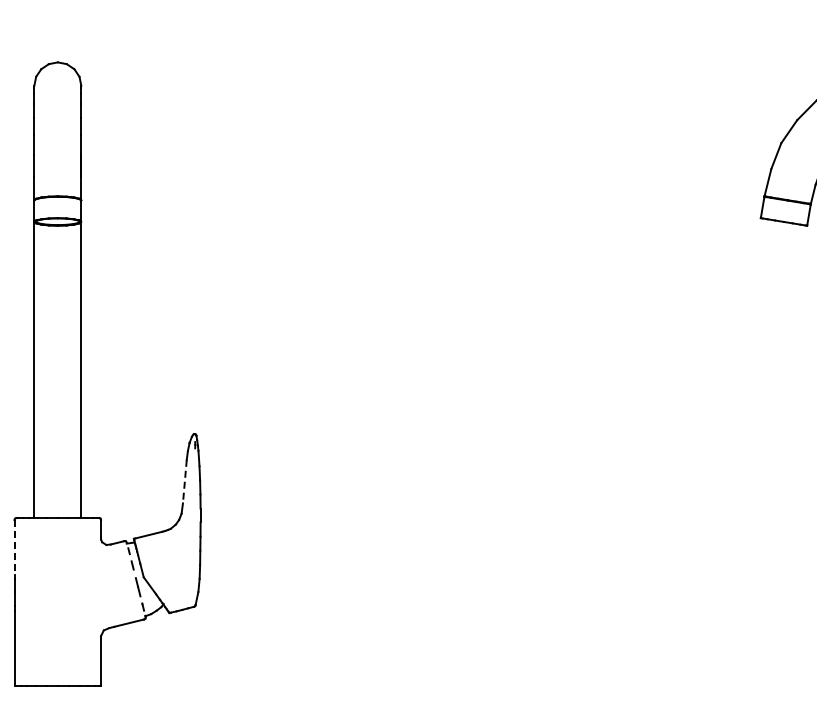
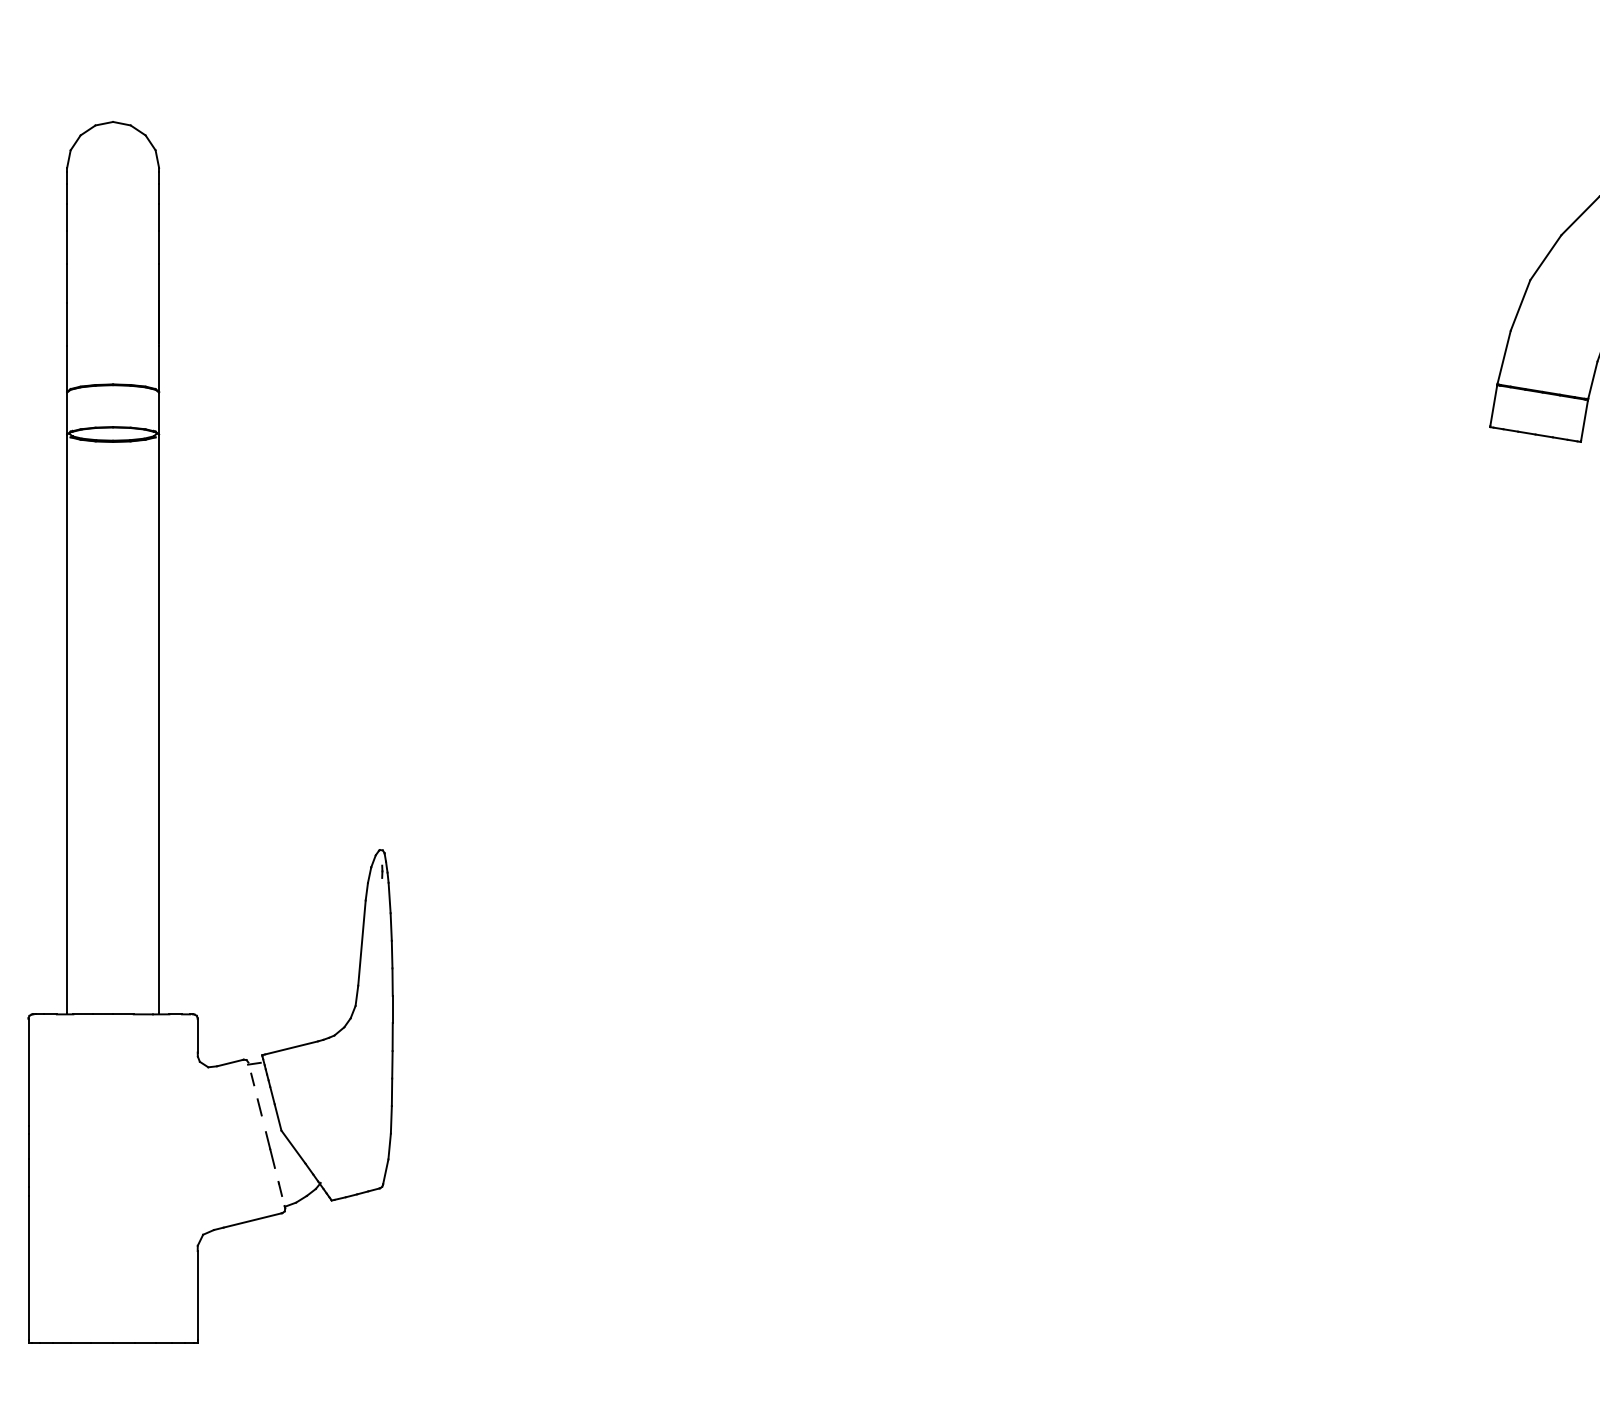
line: (184, 481) -> (361, 942), dashed -> solid
line: (14, 548) -> (28, 1074), dashed -> solid

